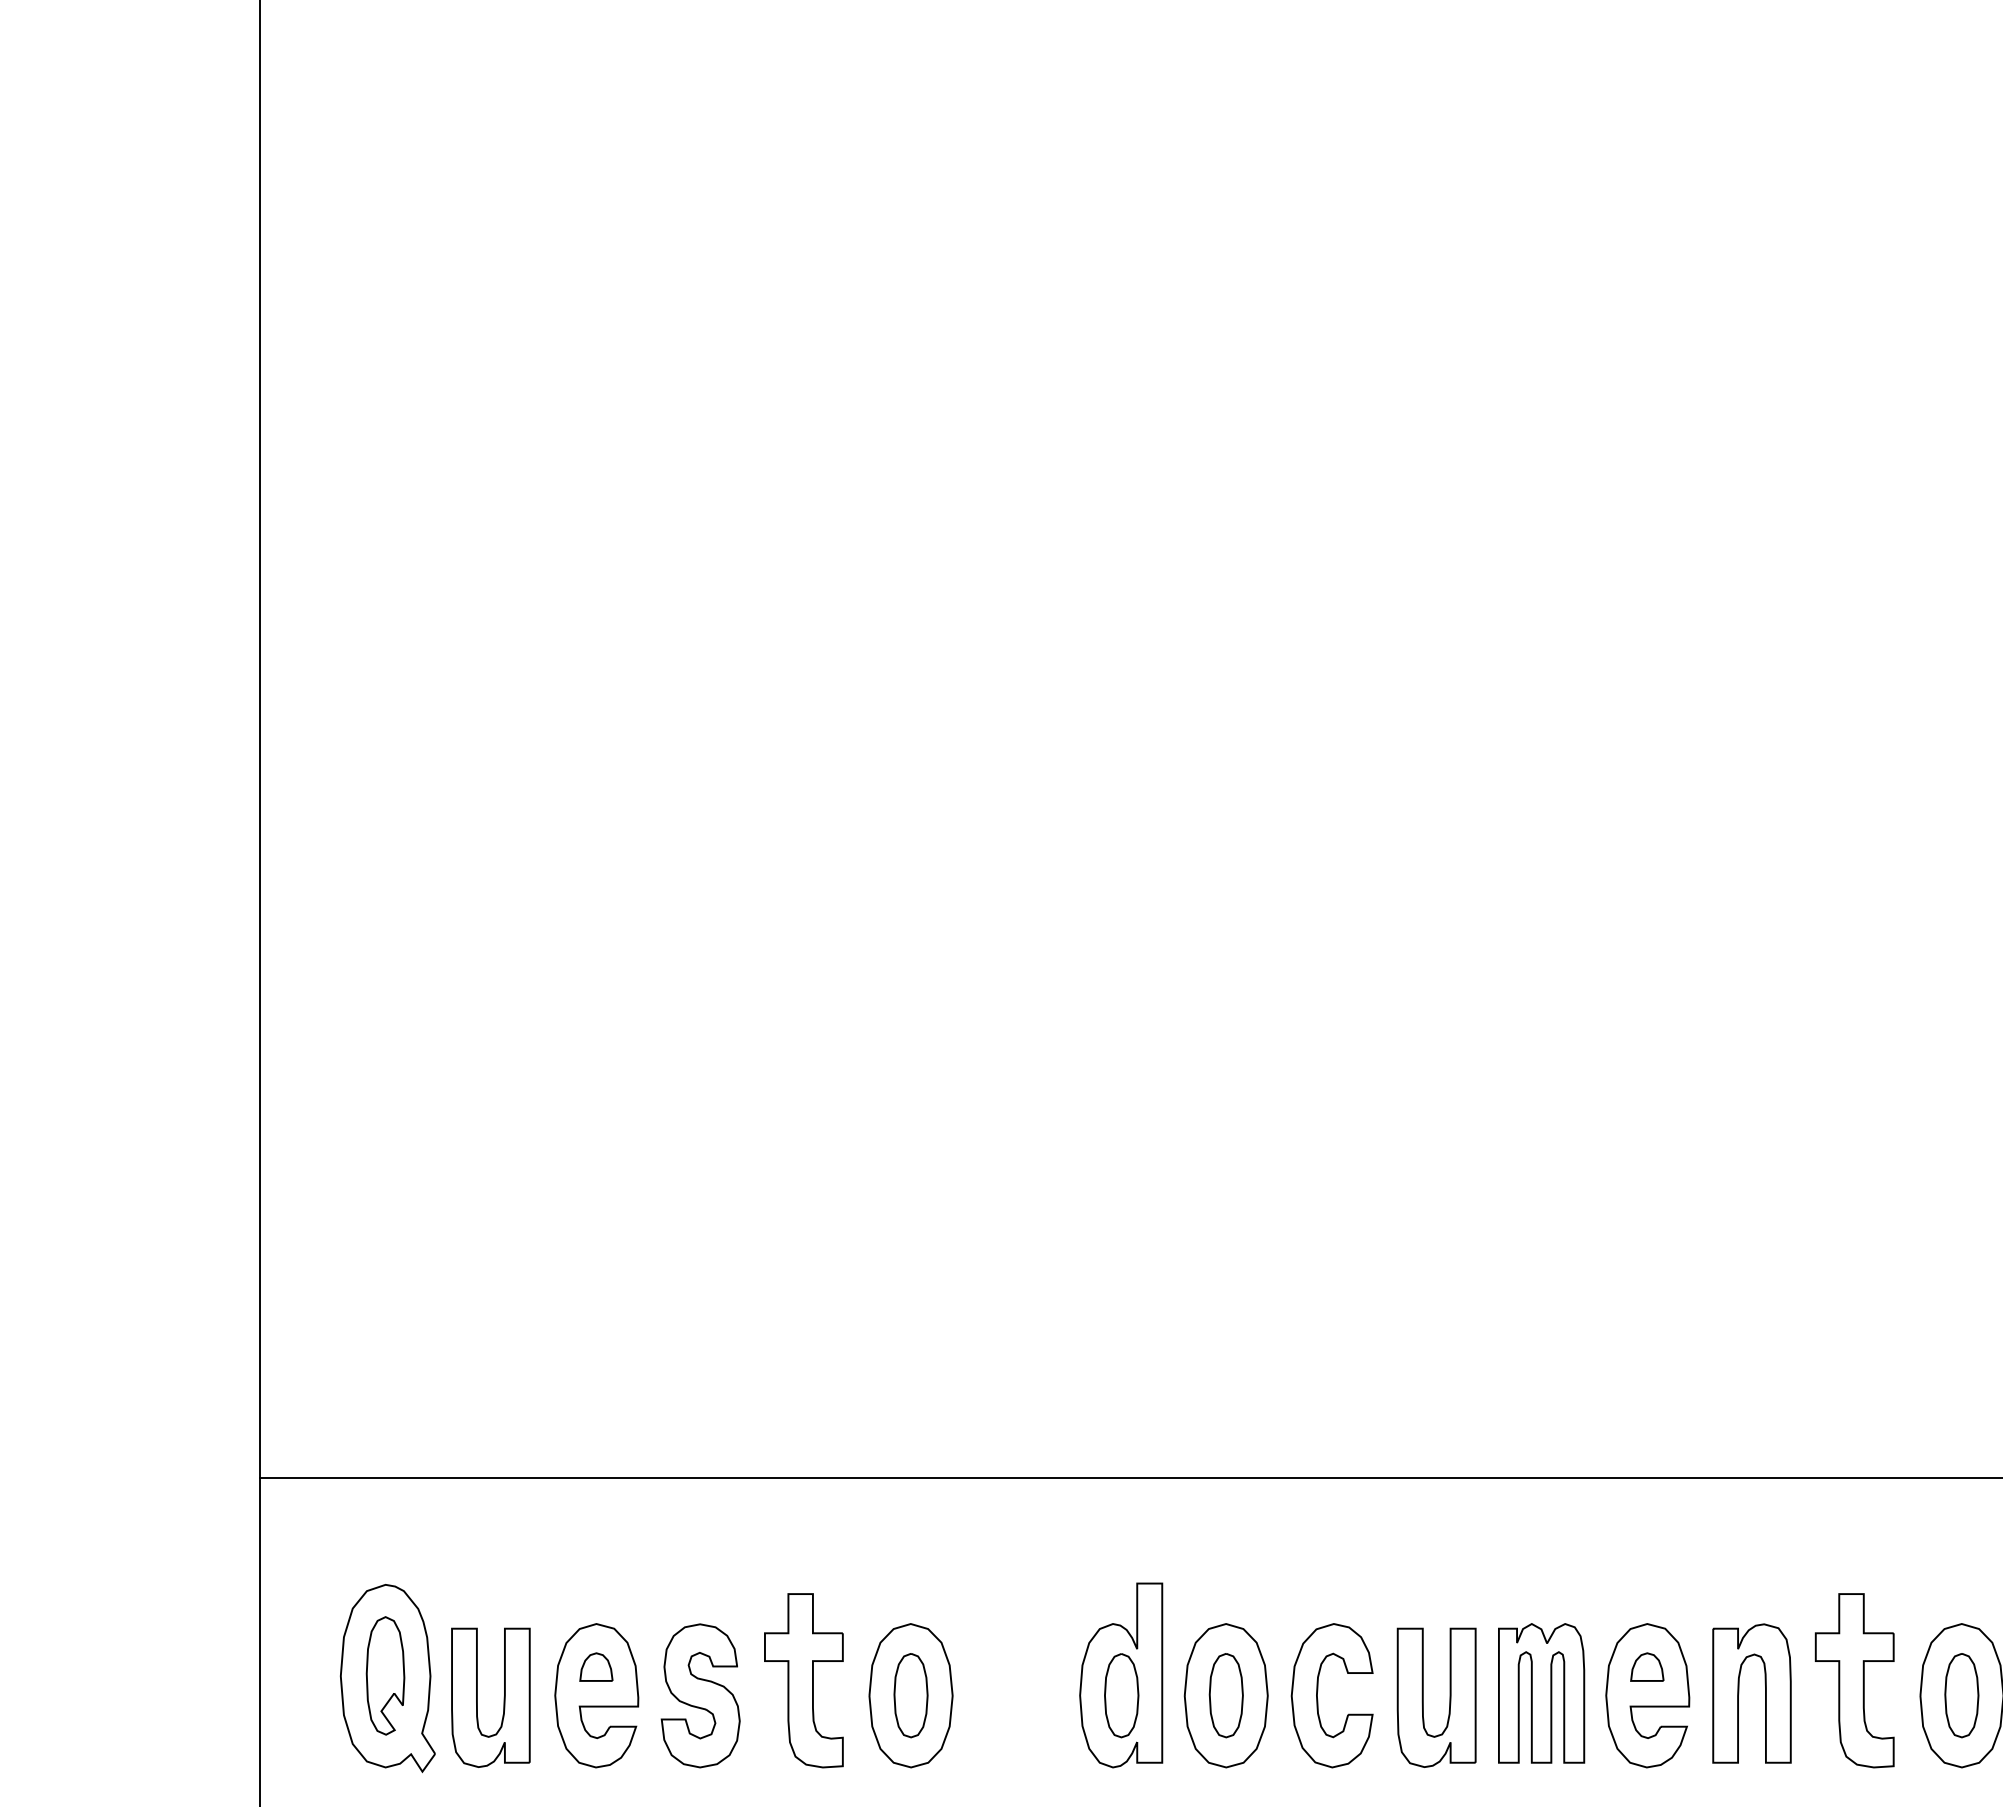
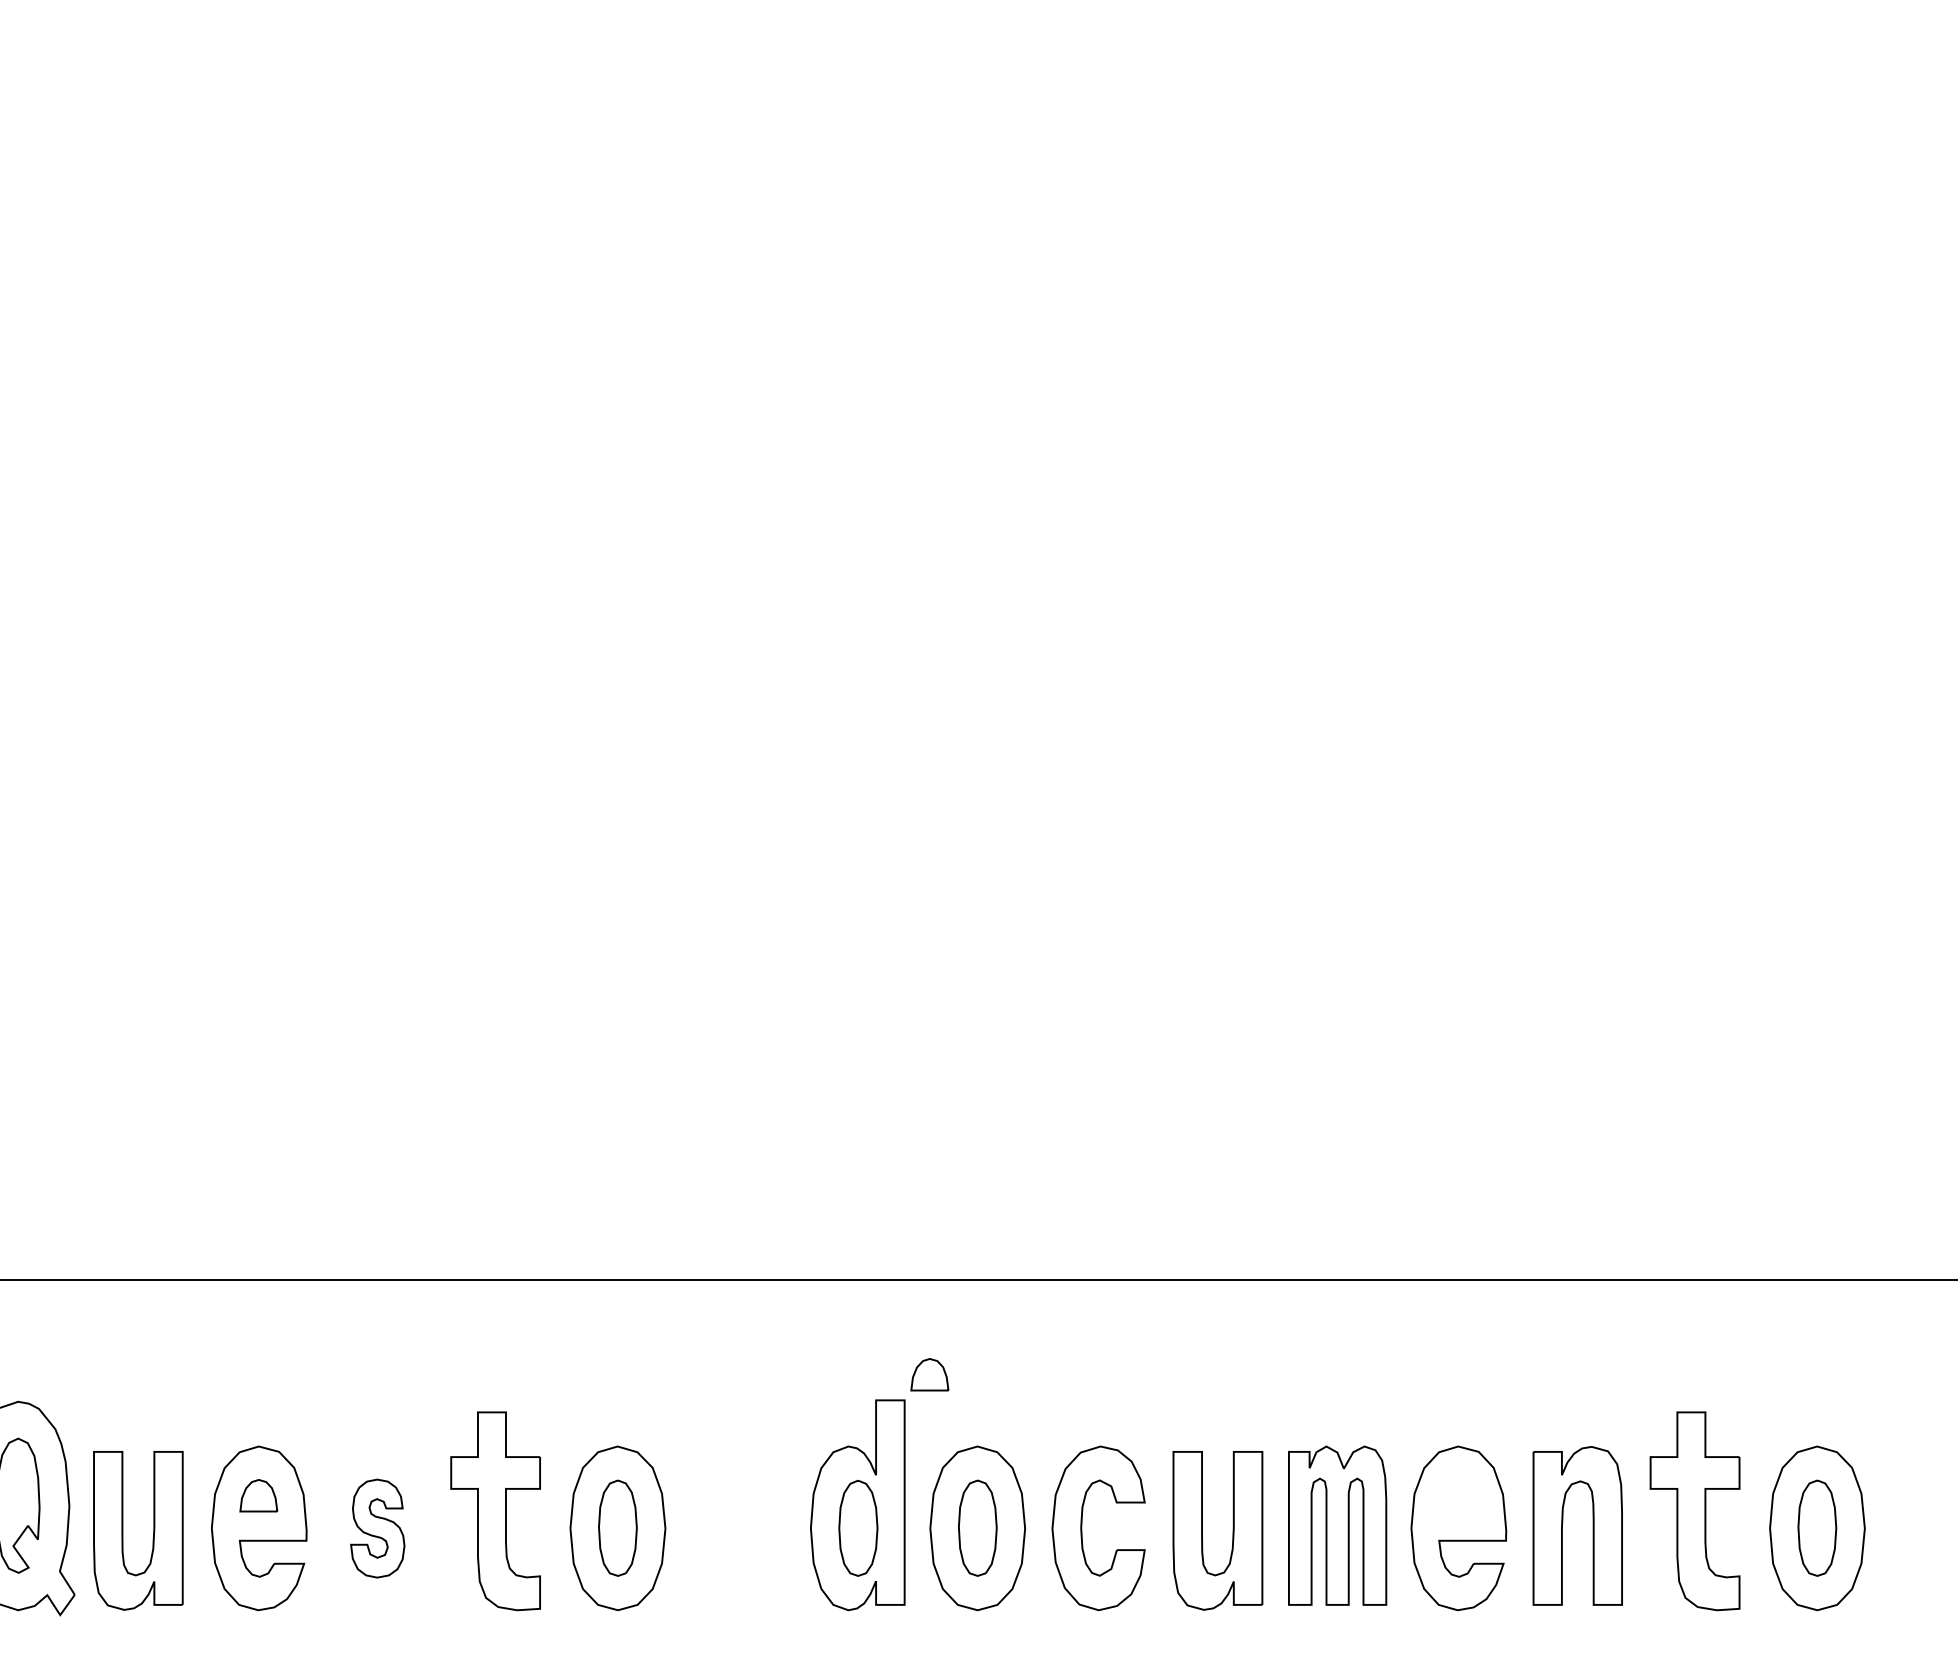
part: (1647, 1666) -> (930, 1374), moved
part: (700, 1695) -> (377, 1528), size x0.6

